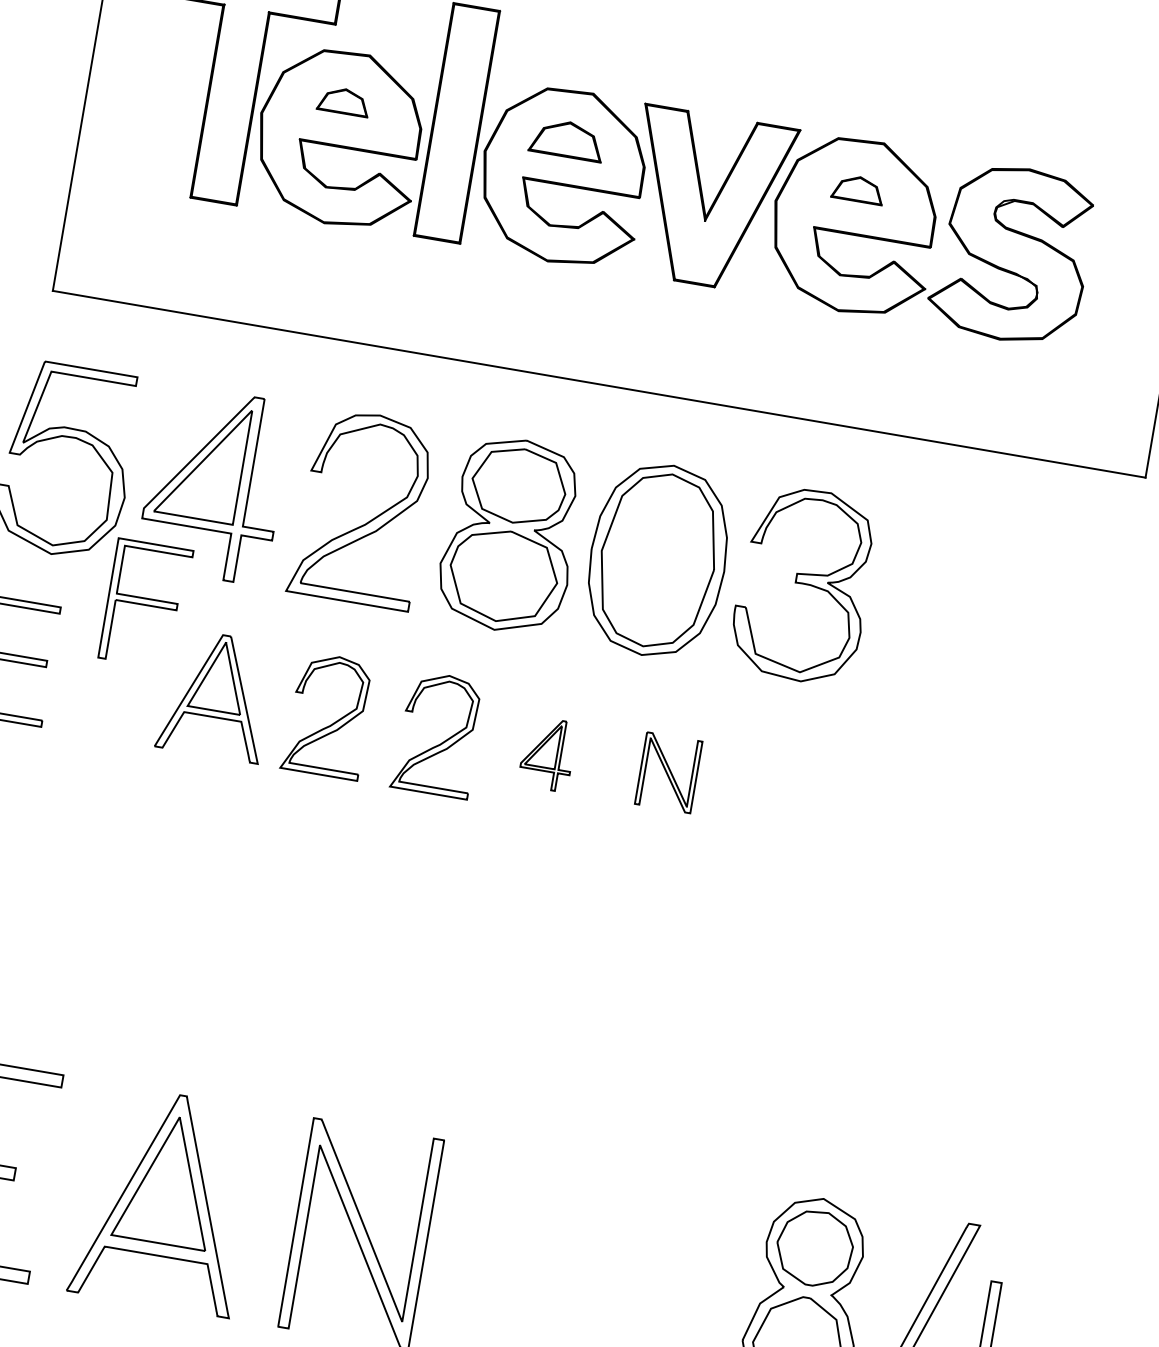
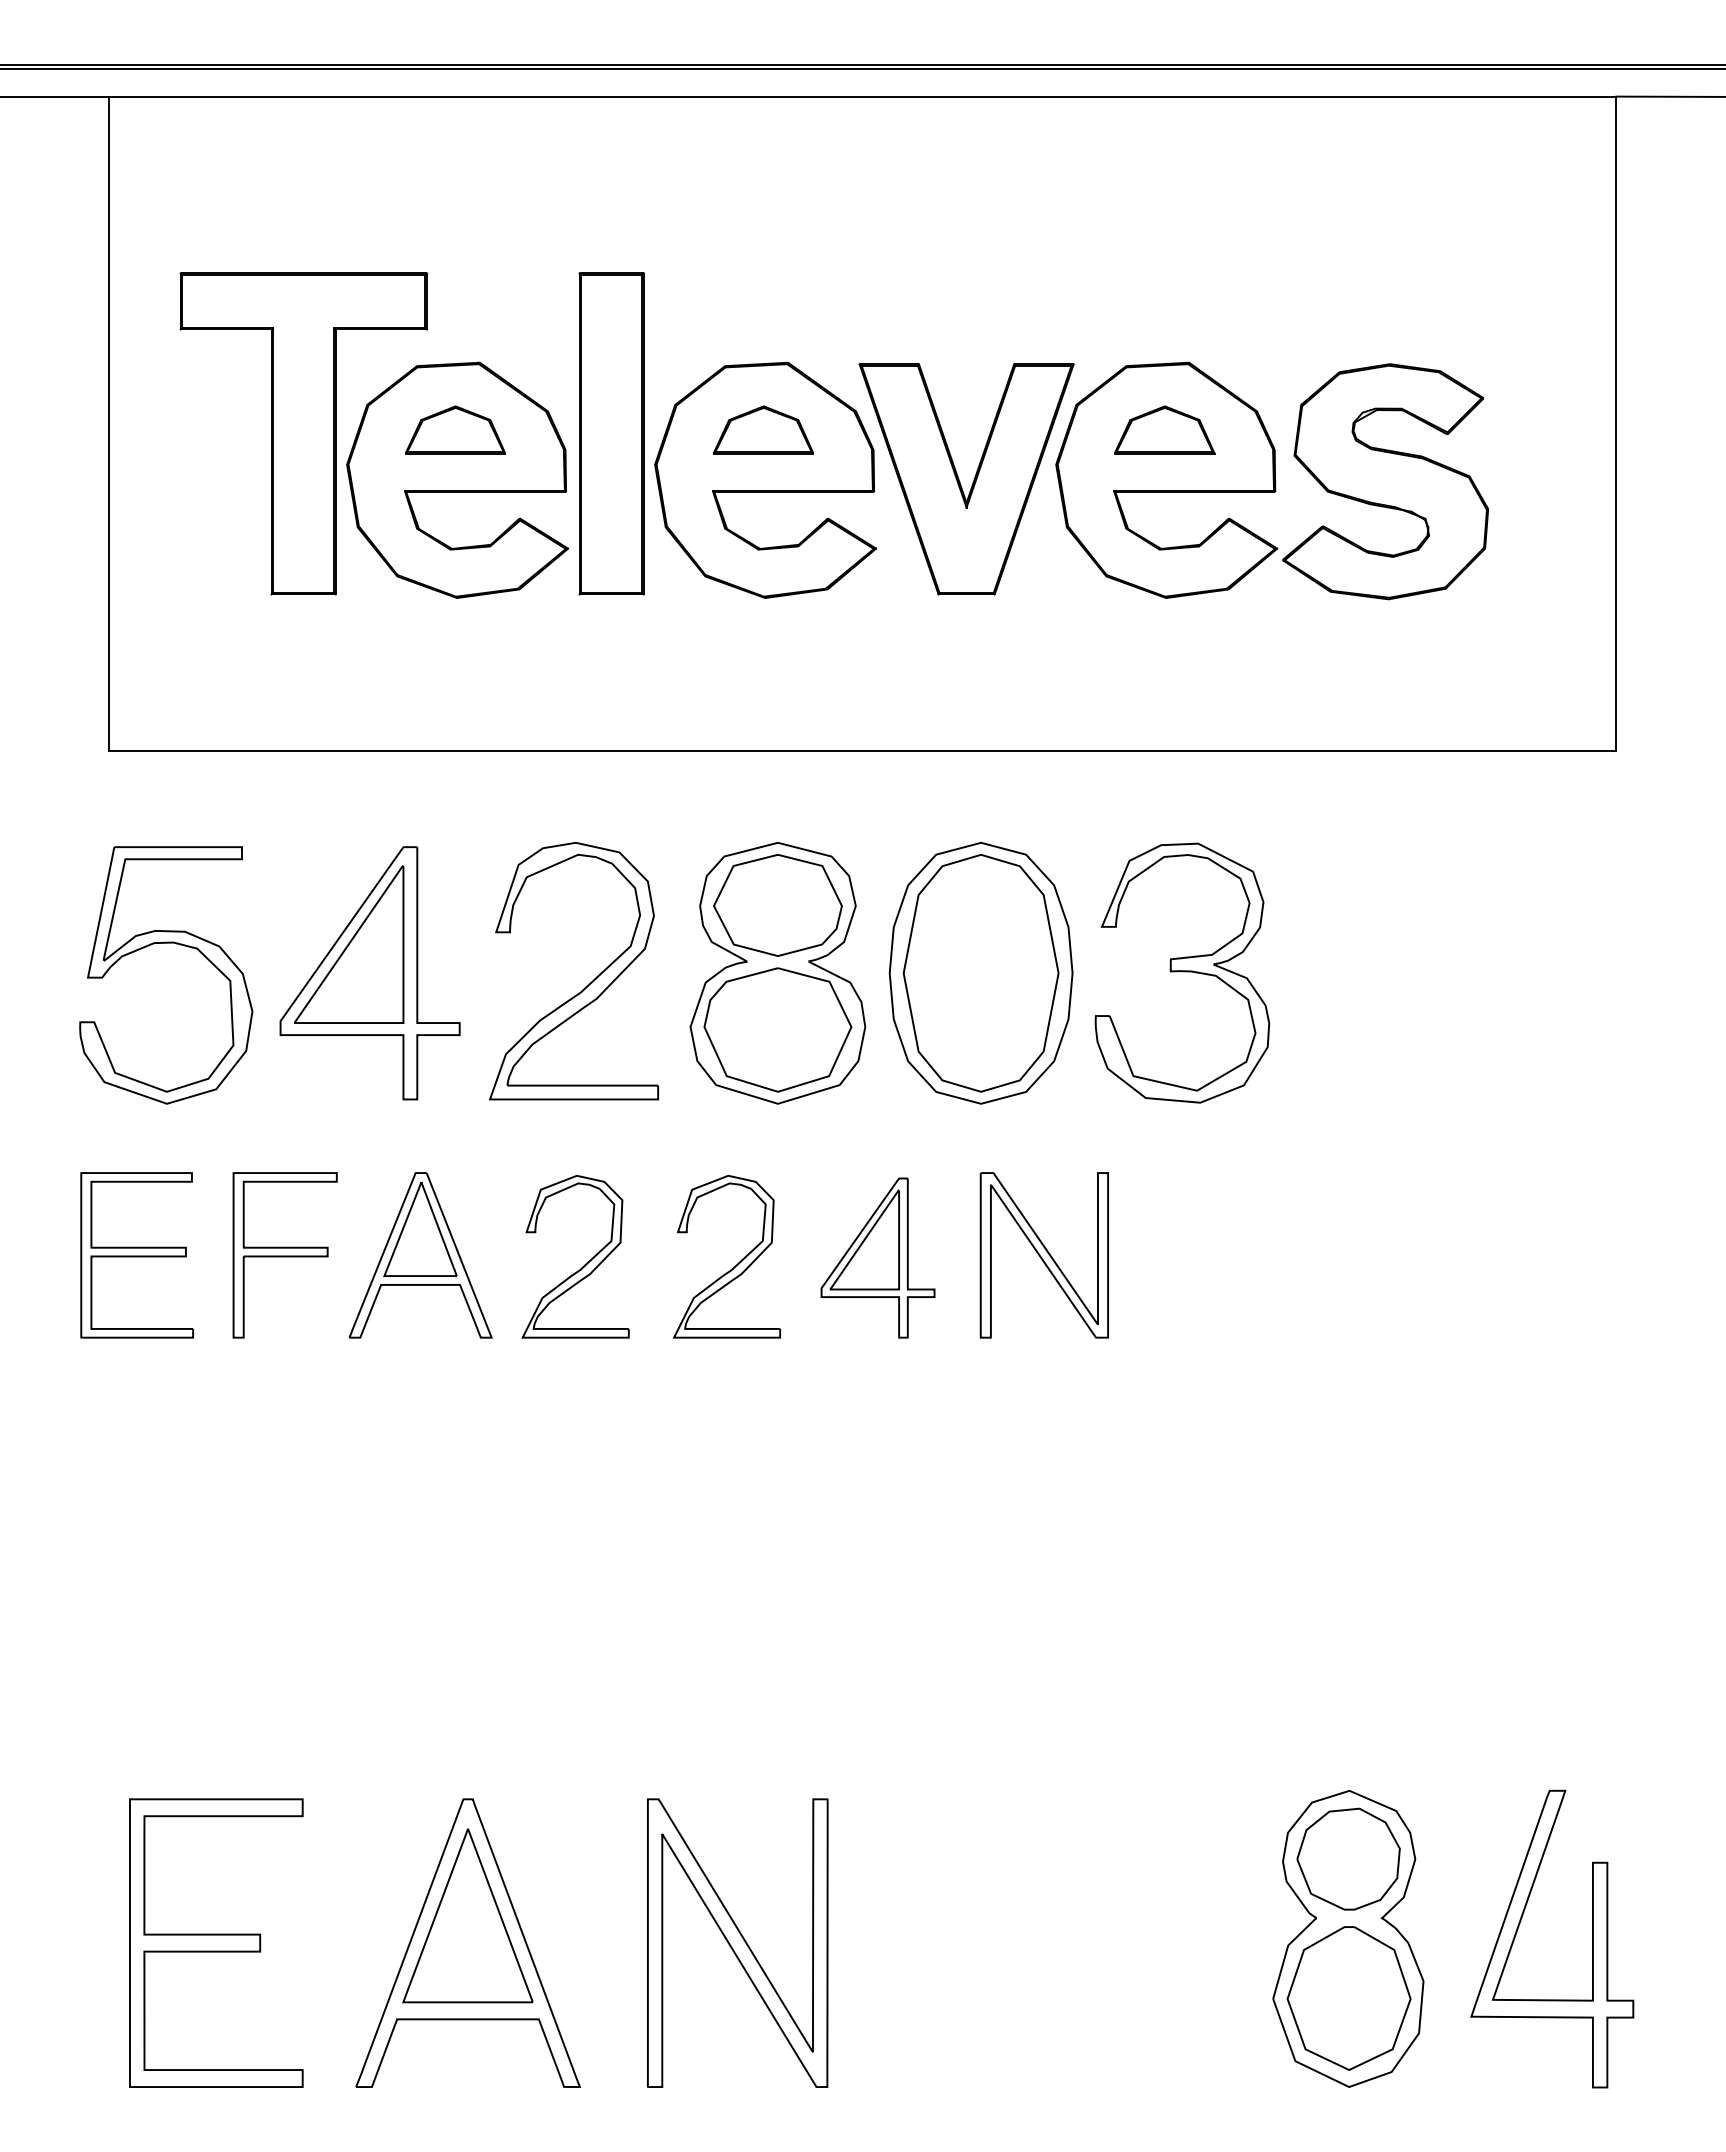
part: (344, 100) -> (455, 429), size x1.43
part: (858, 188) -> (1164, 429), size x1.43
part: (145, 604) -> (284, 1255), moved
part: (547, 753) -> (877, 1257), size x1.67
part: (668, 772) -> (1043, 1255), size x1.67

